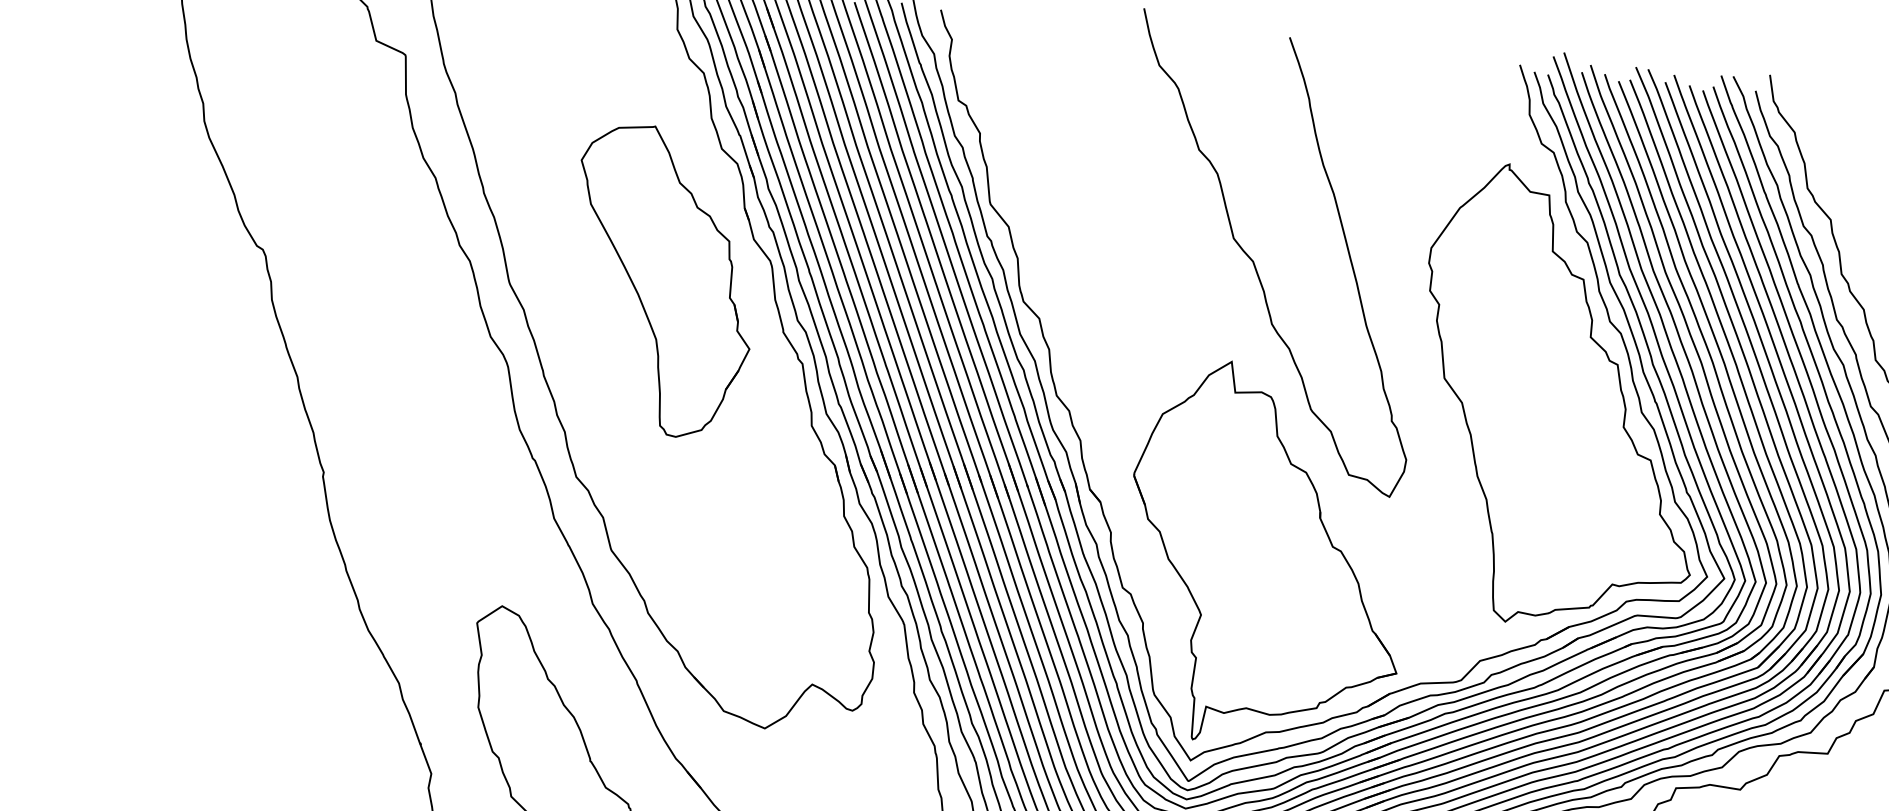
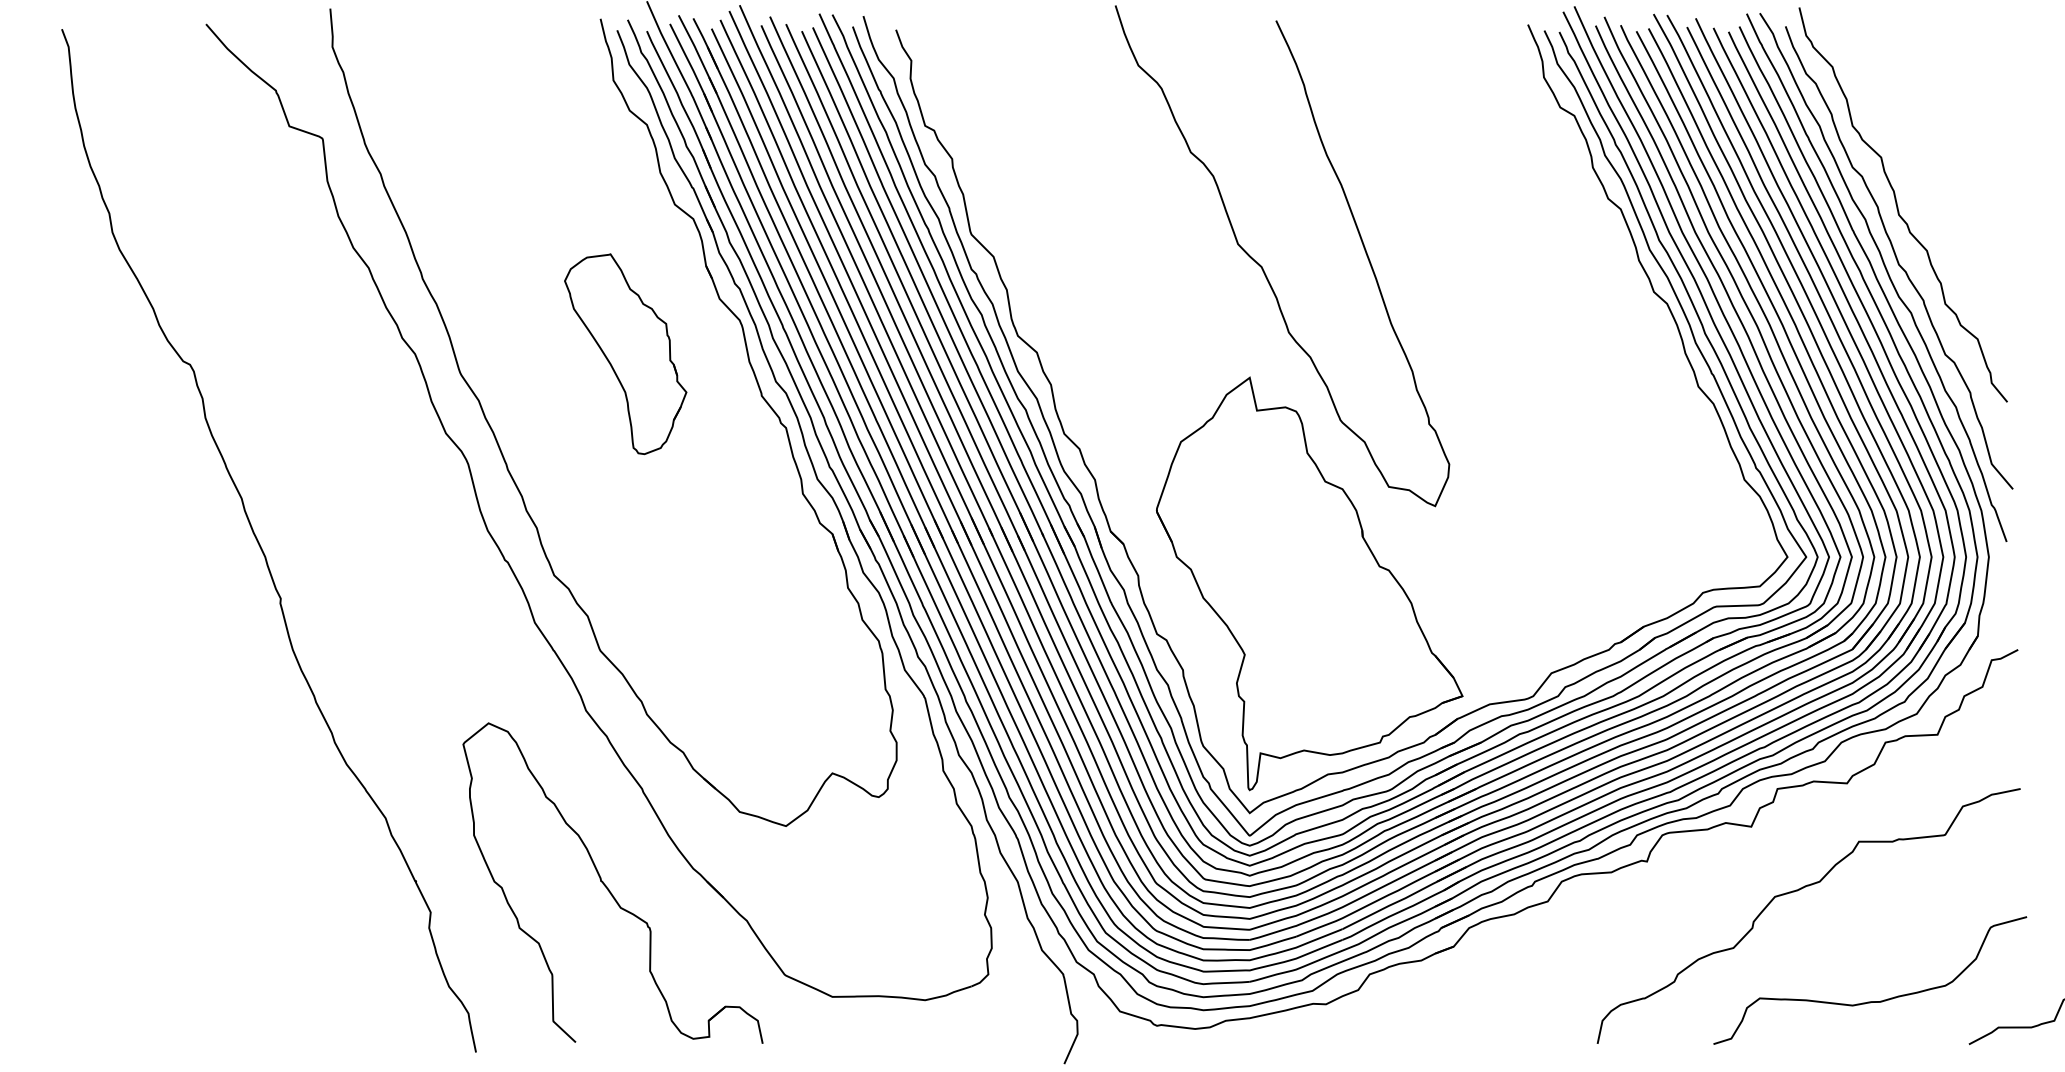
part: (662, 280) -> (625, 353), size x0.6
part: (1561, 398) -> (1610, 380), removed

